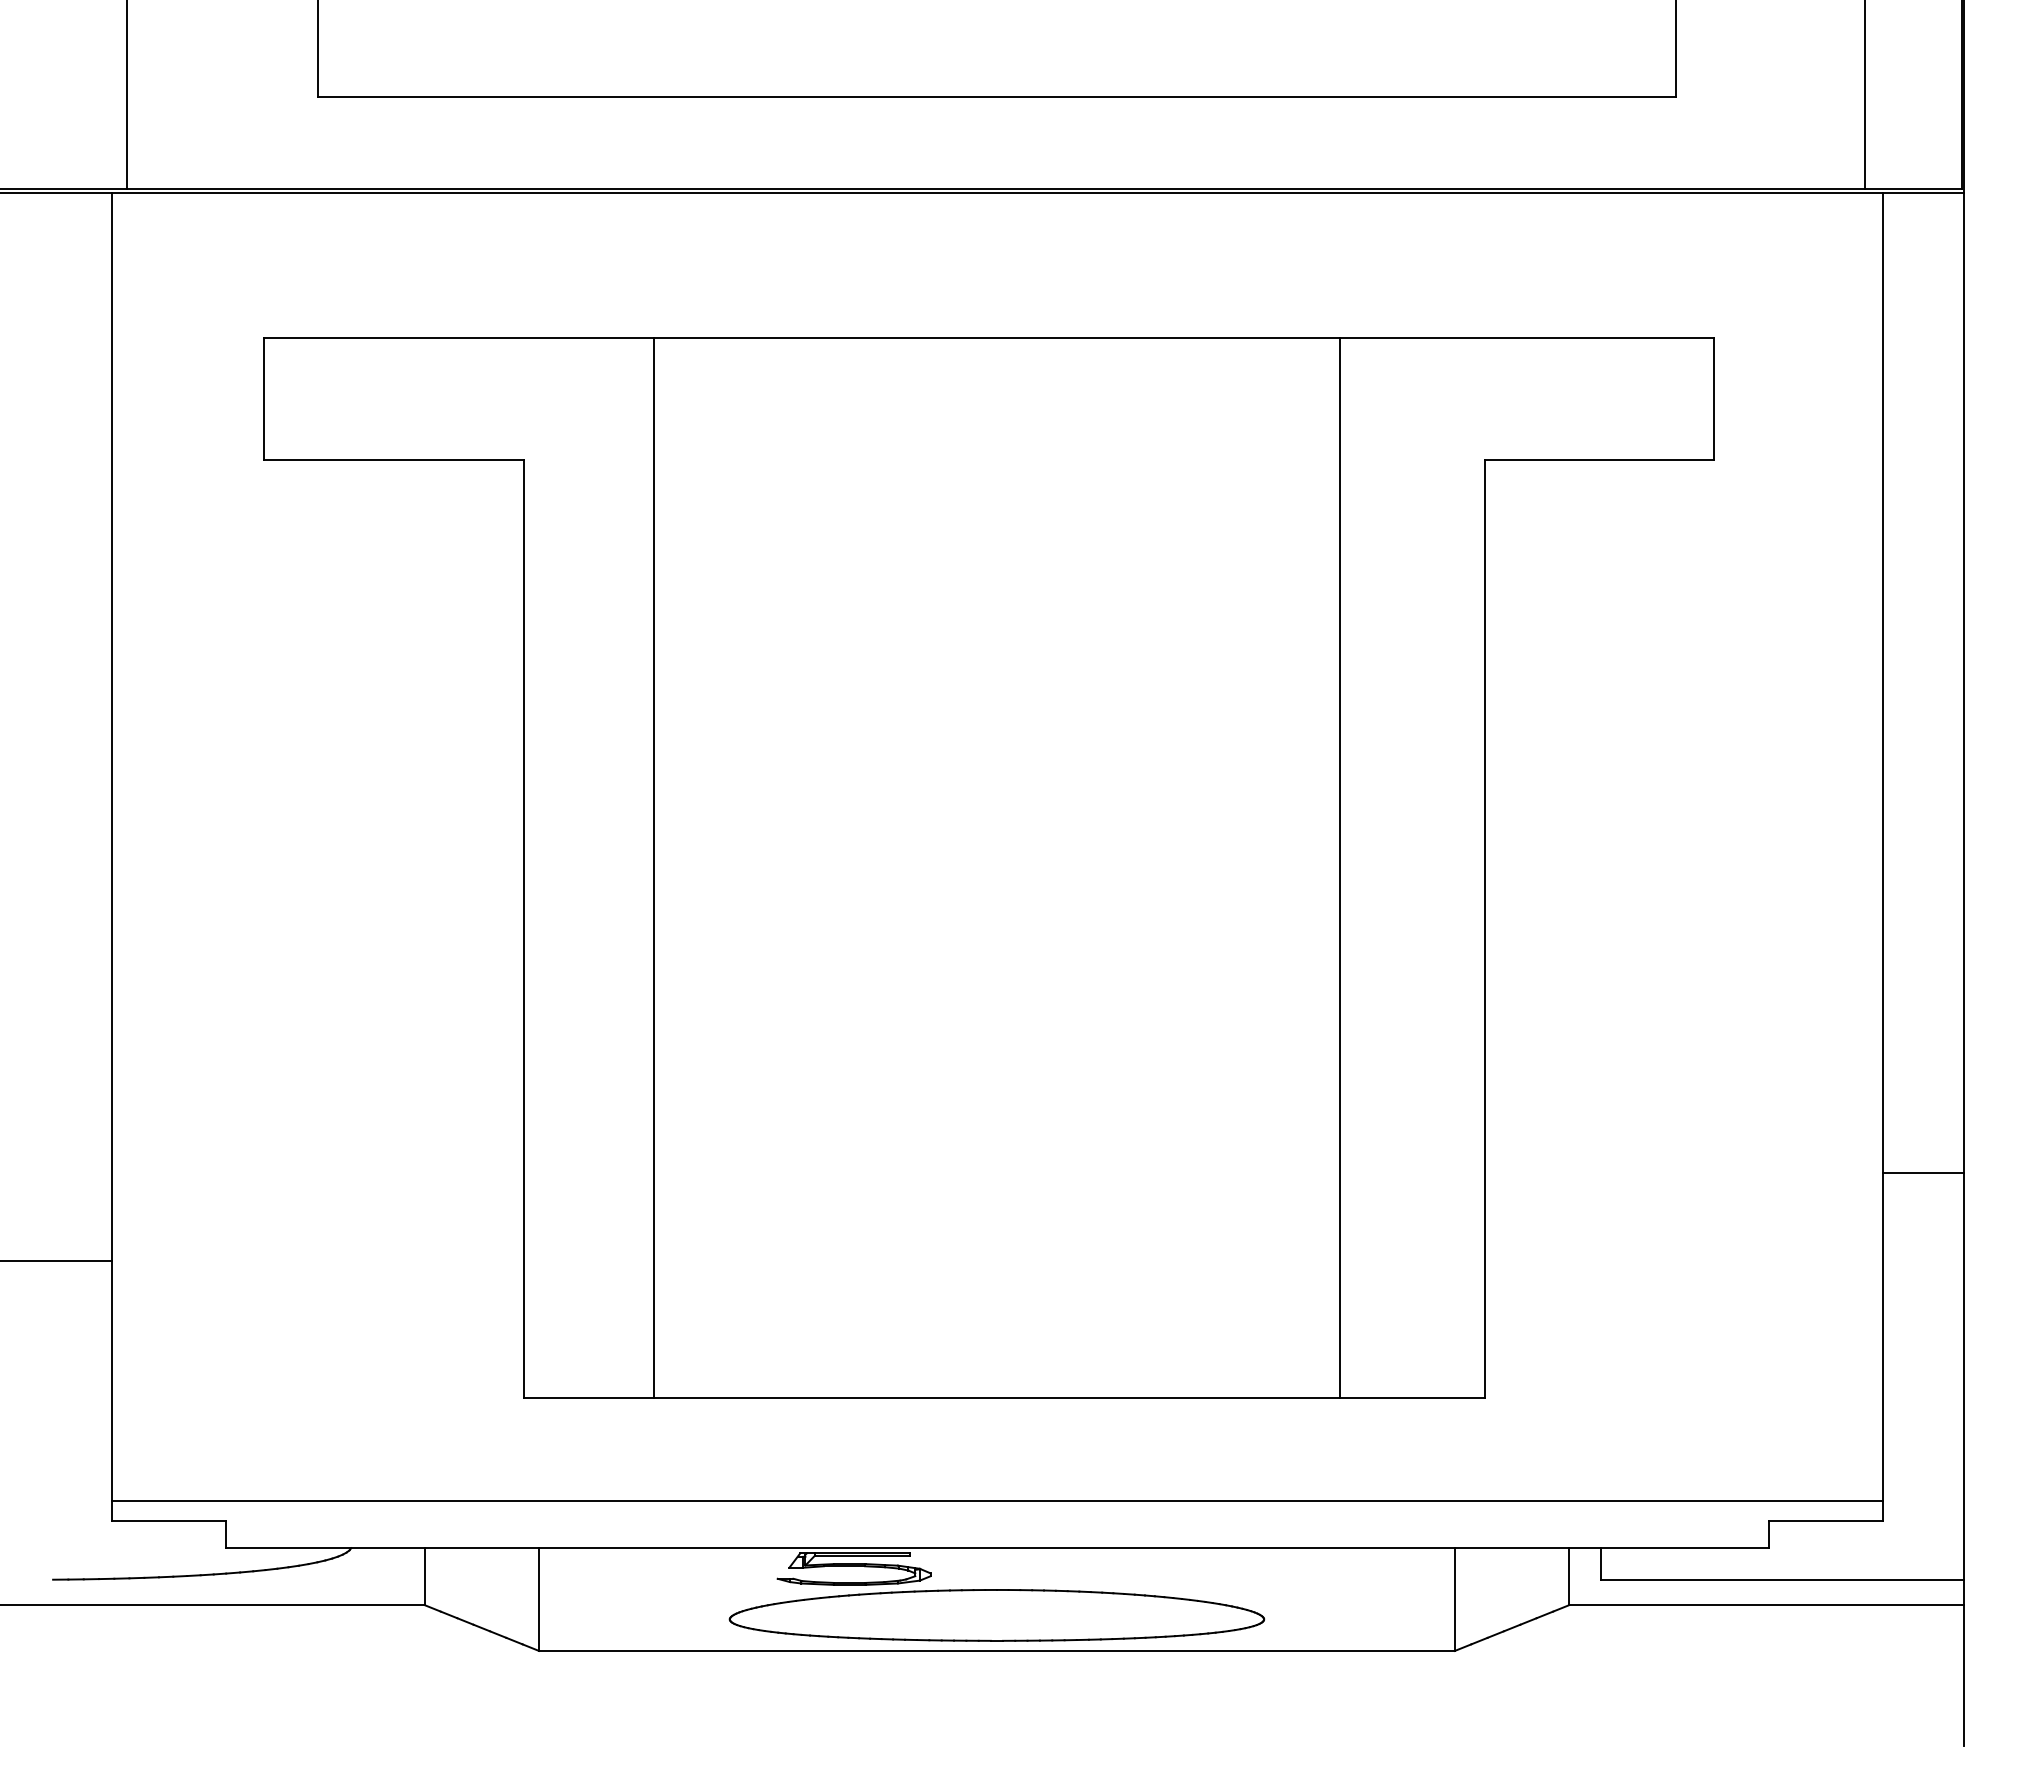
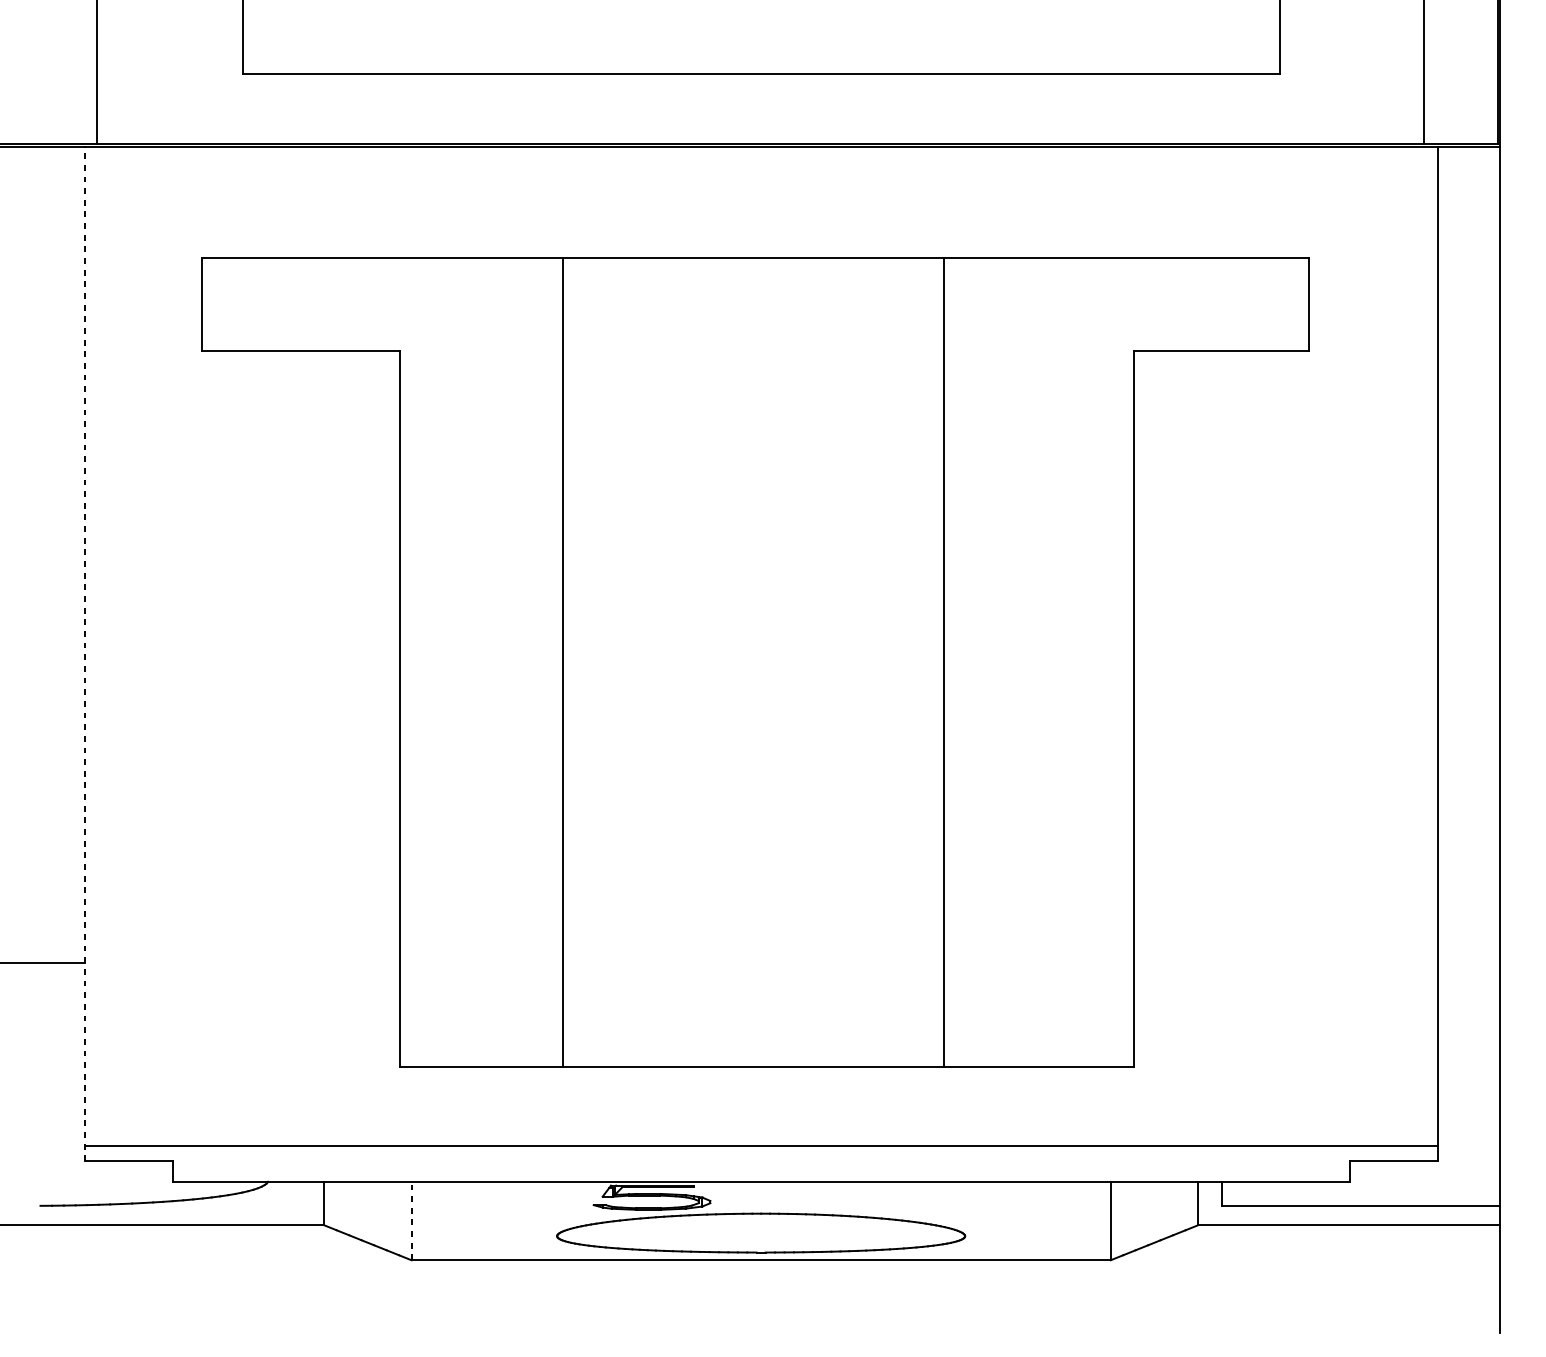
line: (111, 856) -> (85, 653), solid -> dashed
line: (653, 867) -> (563, 662), moved
line: (1340, 867) -> (944, 662), moved
line: (1923, 1173) -> (1468, 895), removed
line: (539, 1599) -> (411, 1220), solid -> dashed

